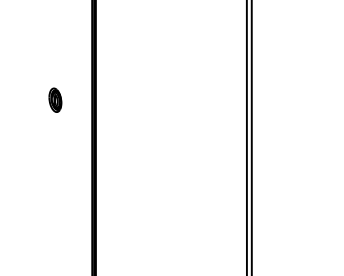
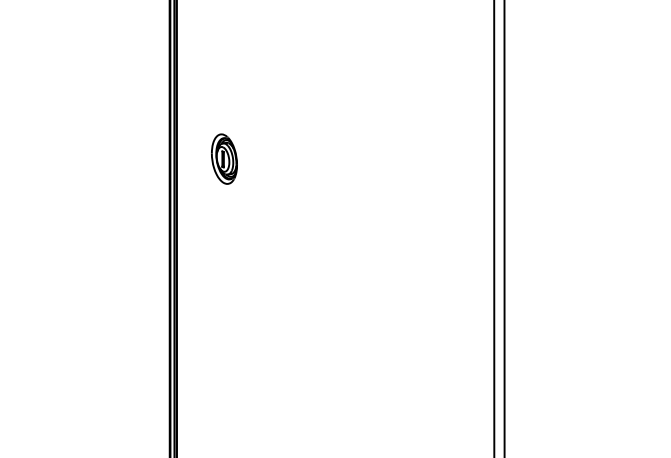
part: (55, 99) -> (224, 157), moved

